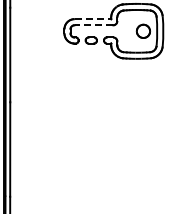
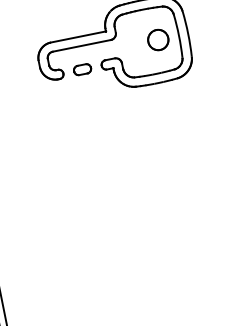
line: (93, 19) -> (79, 37), dashed -> solid
line: (93, 25) -> (81, 46), dashed -> solid

